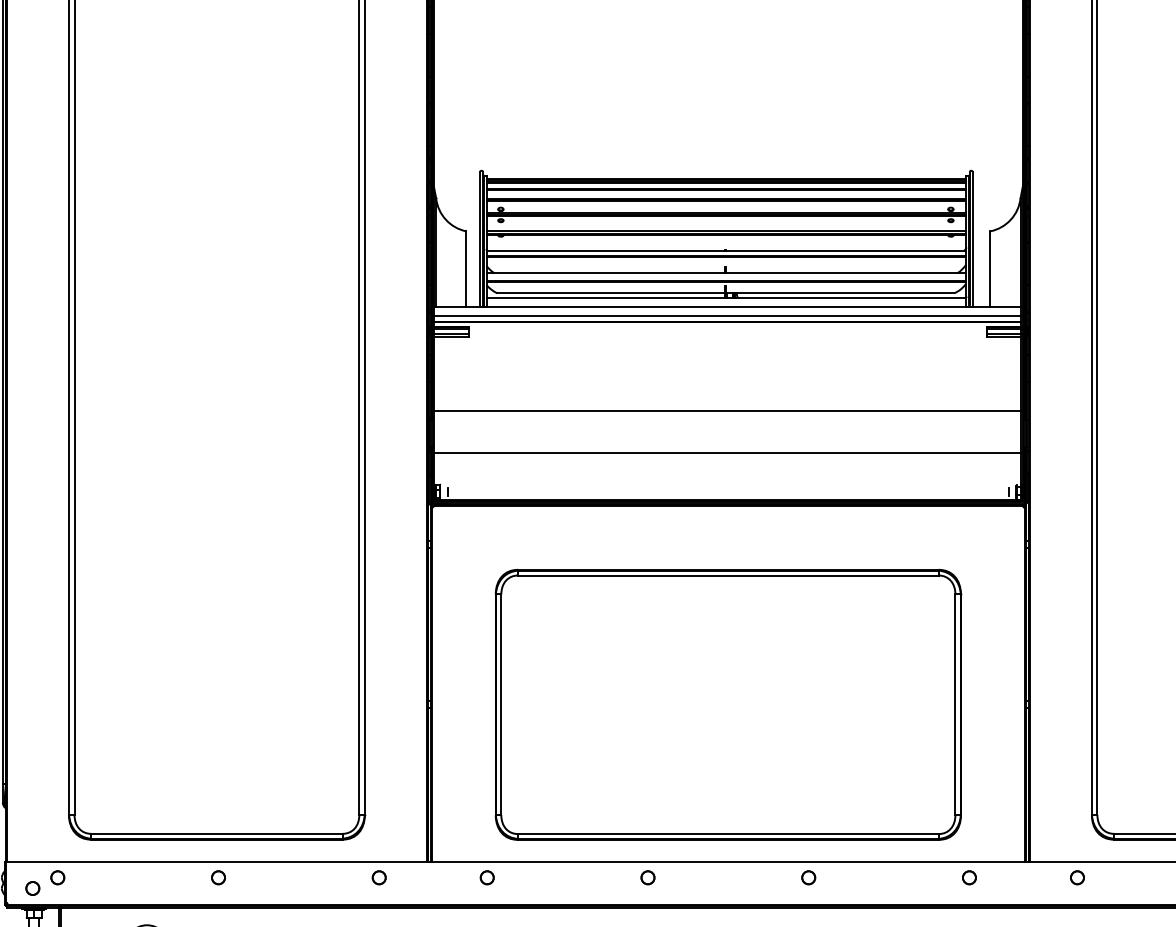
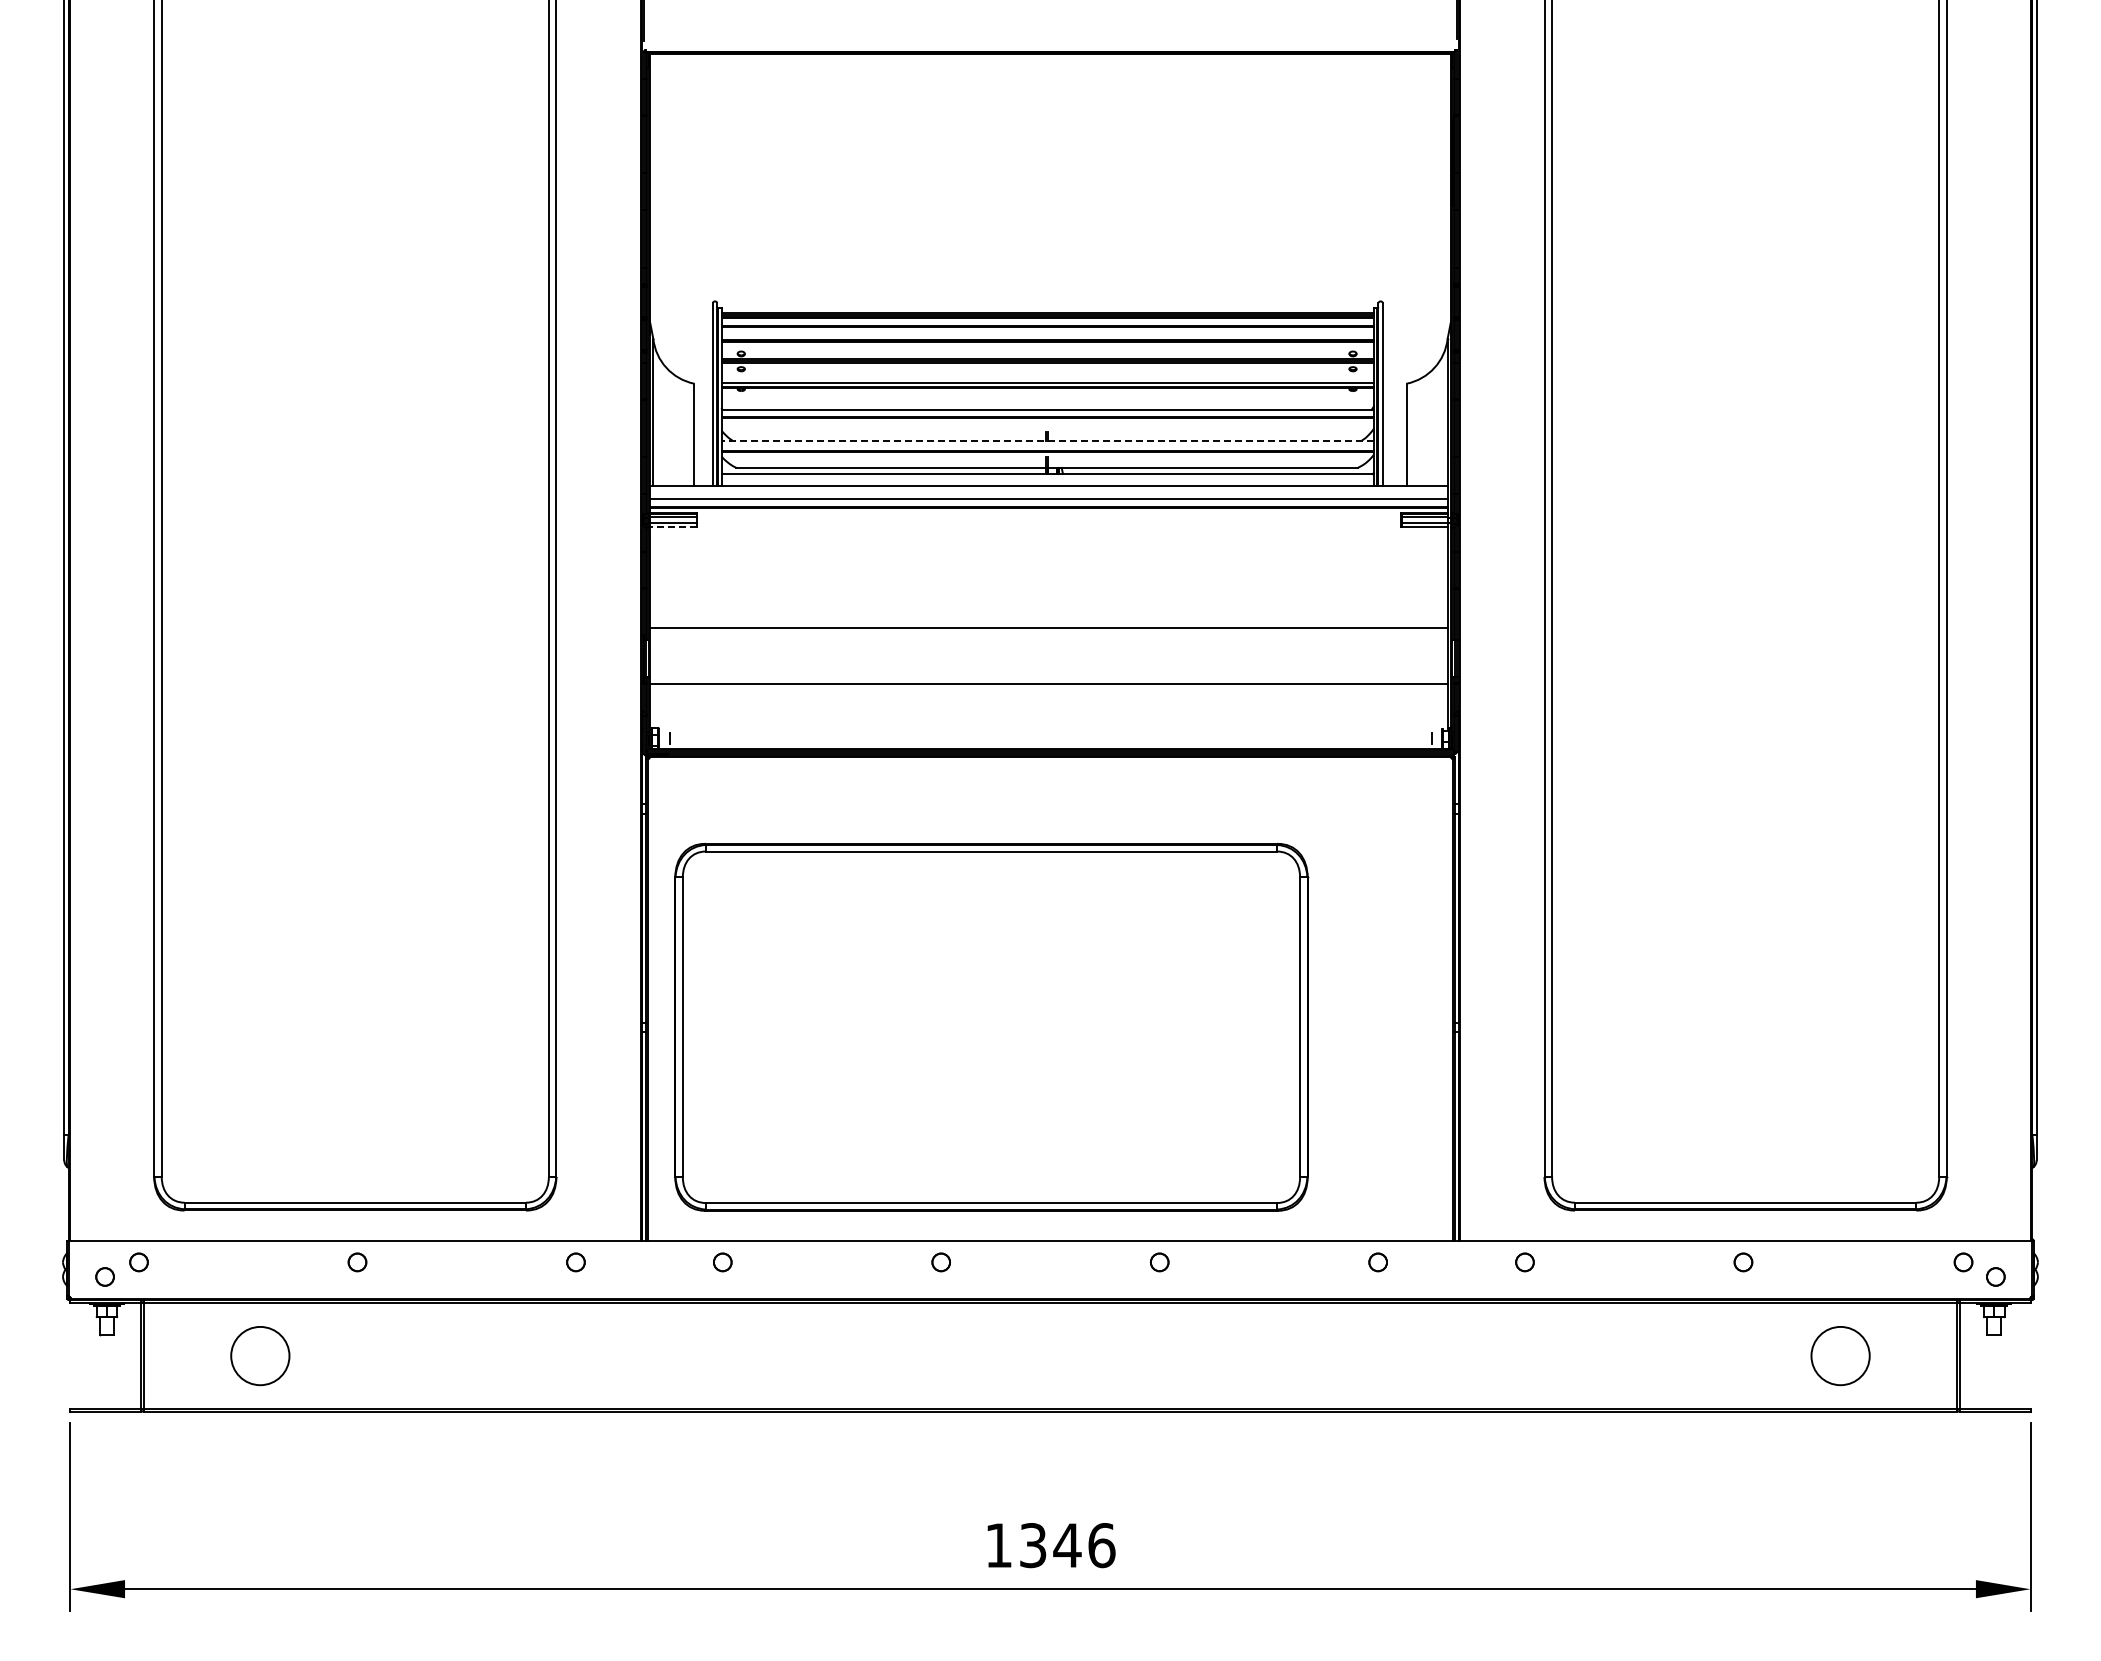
line: (726, 273) -> (1047, 440), solid -> dashed
line: (451, 337) -> (673, 527), solid -> dashed
part: (728, 704) -> (991, 1027), moved

